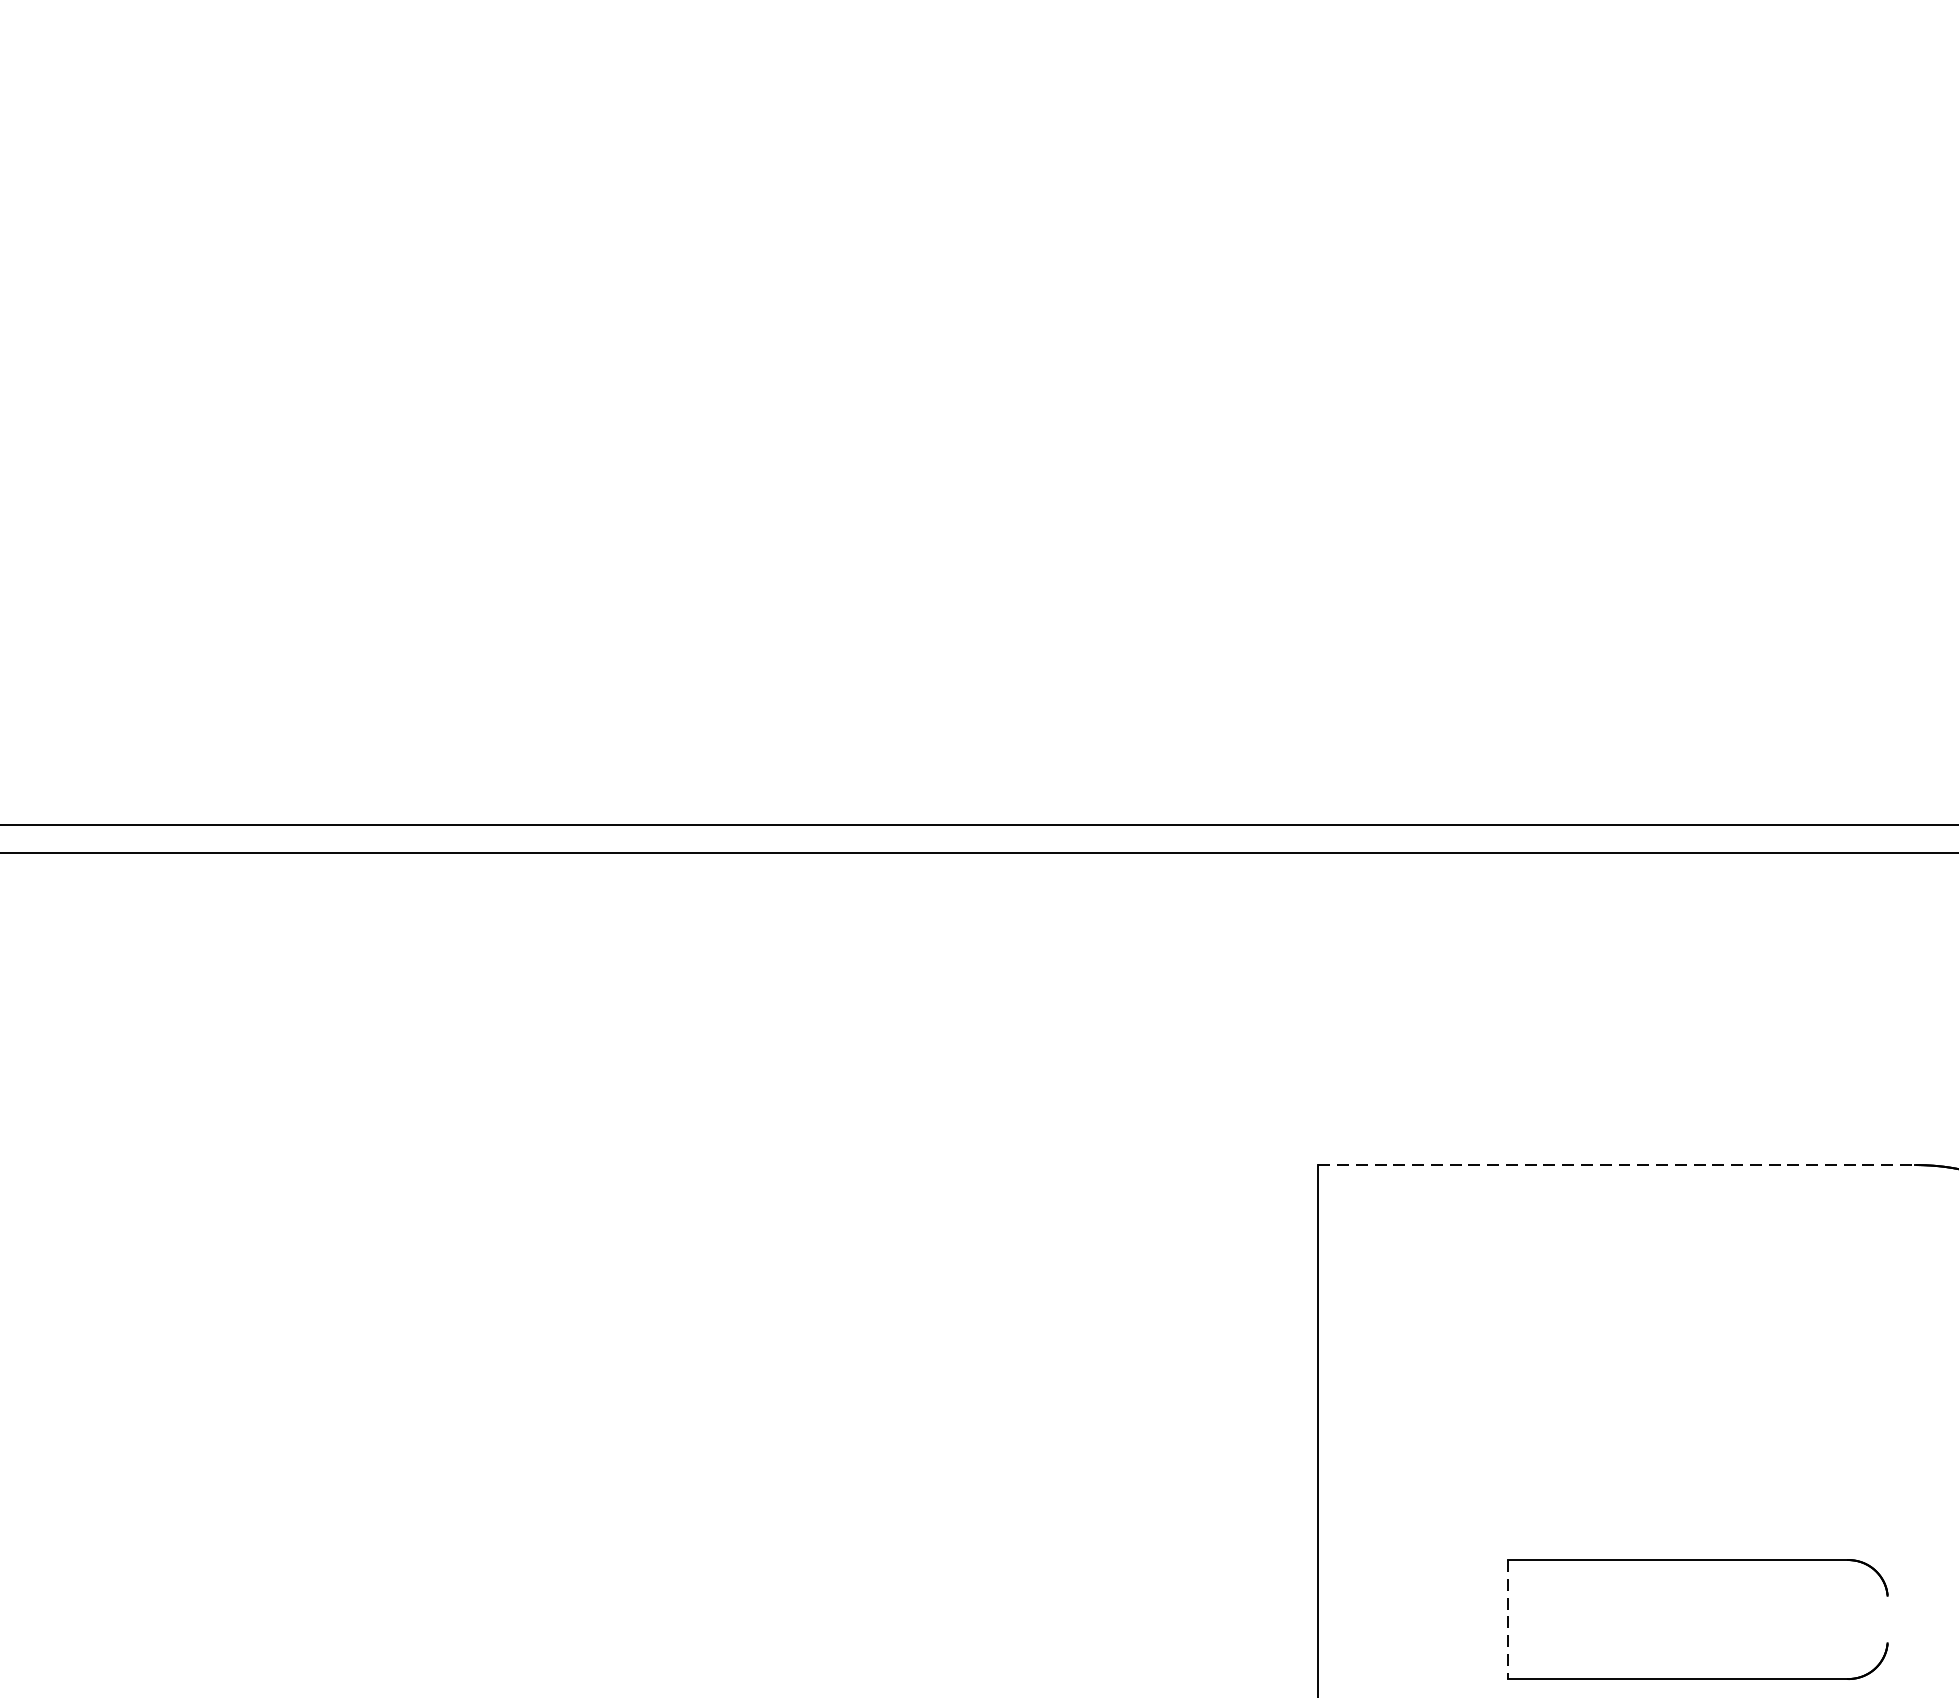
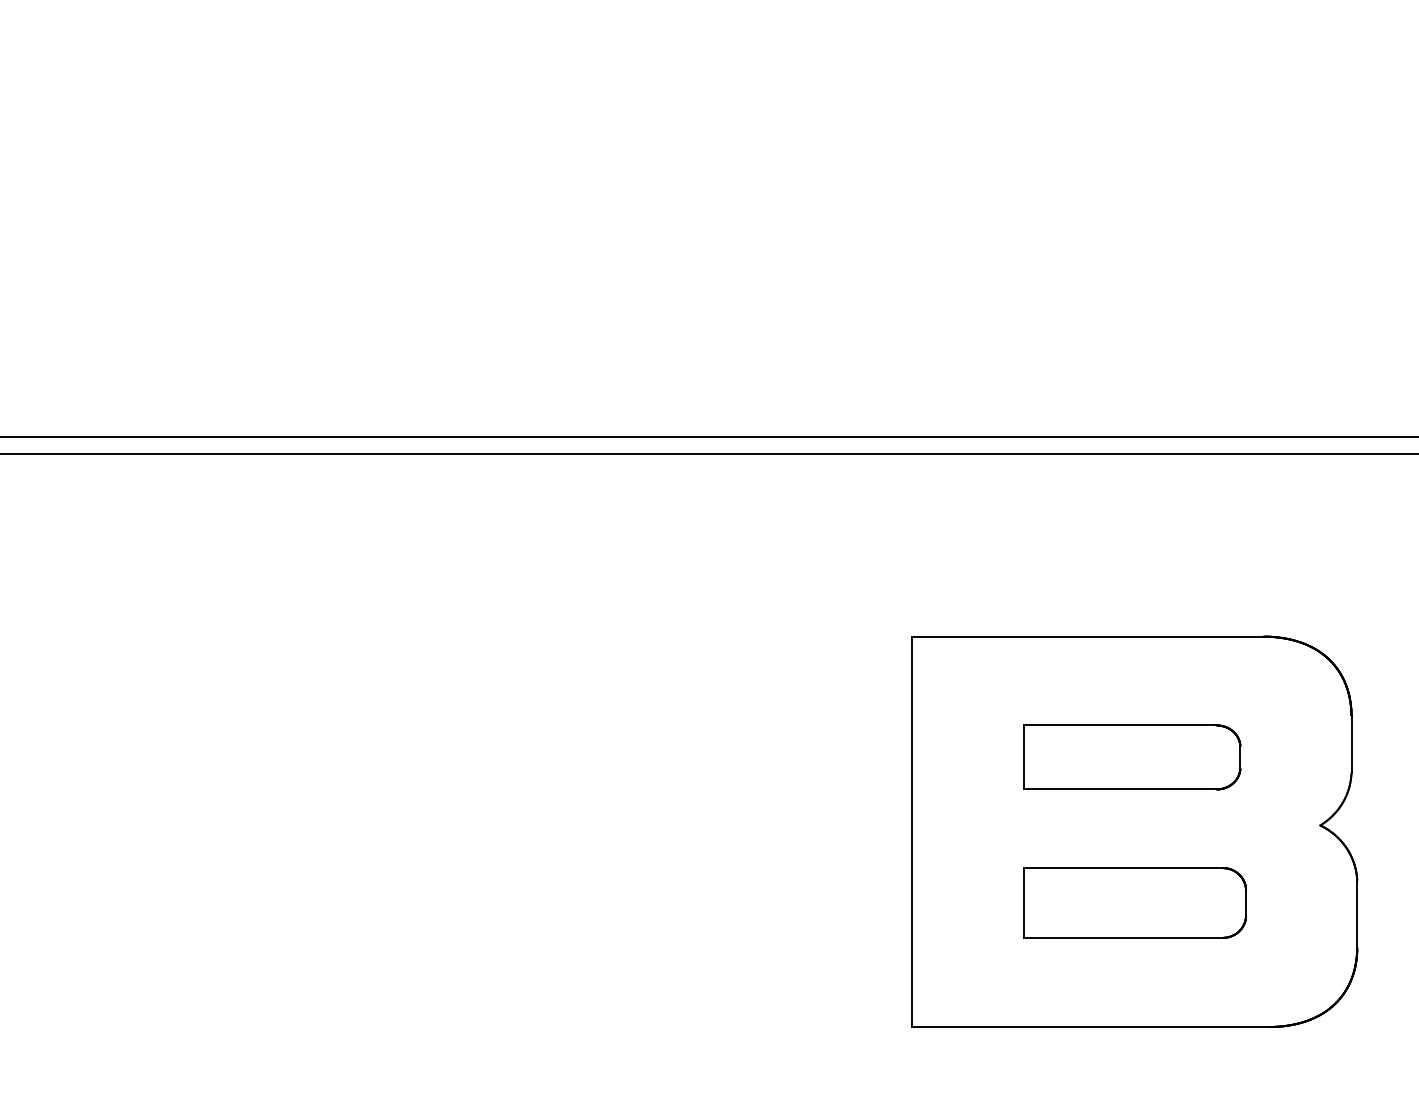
line: (1617, 1164) -> (1087, 636), dashed -> solid
part: (1693, 1371) -> (1132, 757), added
line: (1507, 1618) -> (1023, 902), dashed -> solid
line: (1888, 1618) -> (1246, 902), added

